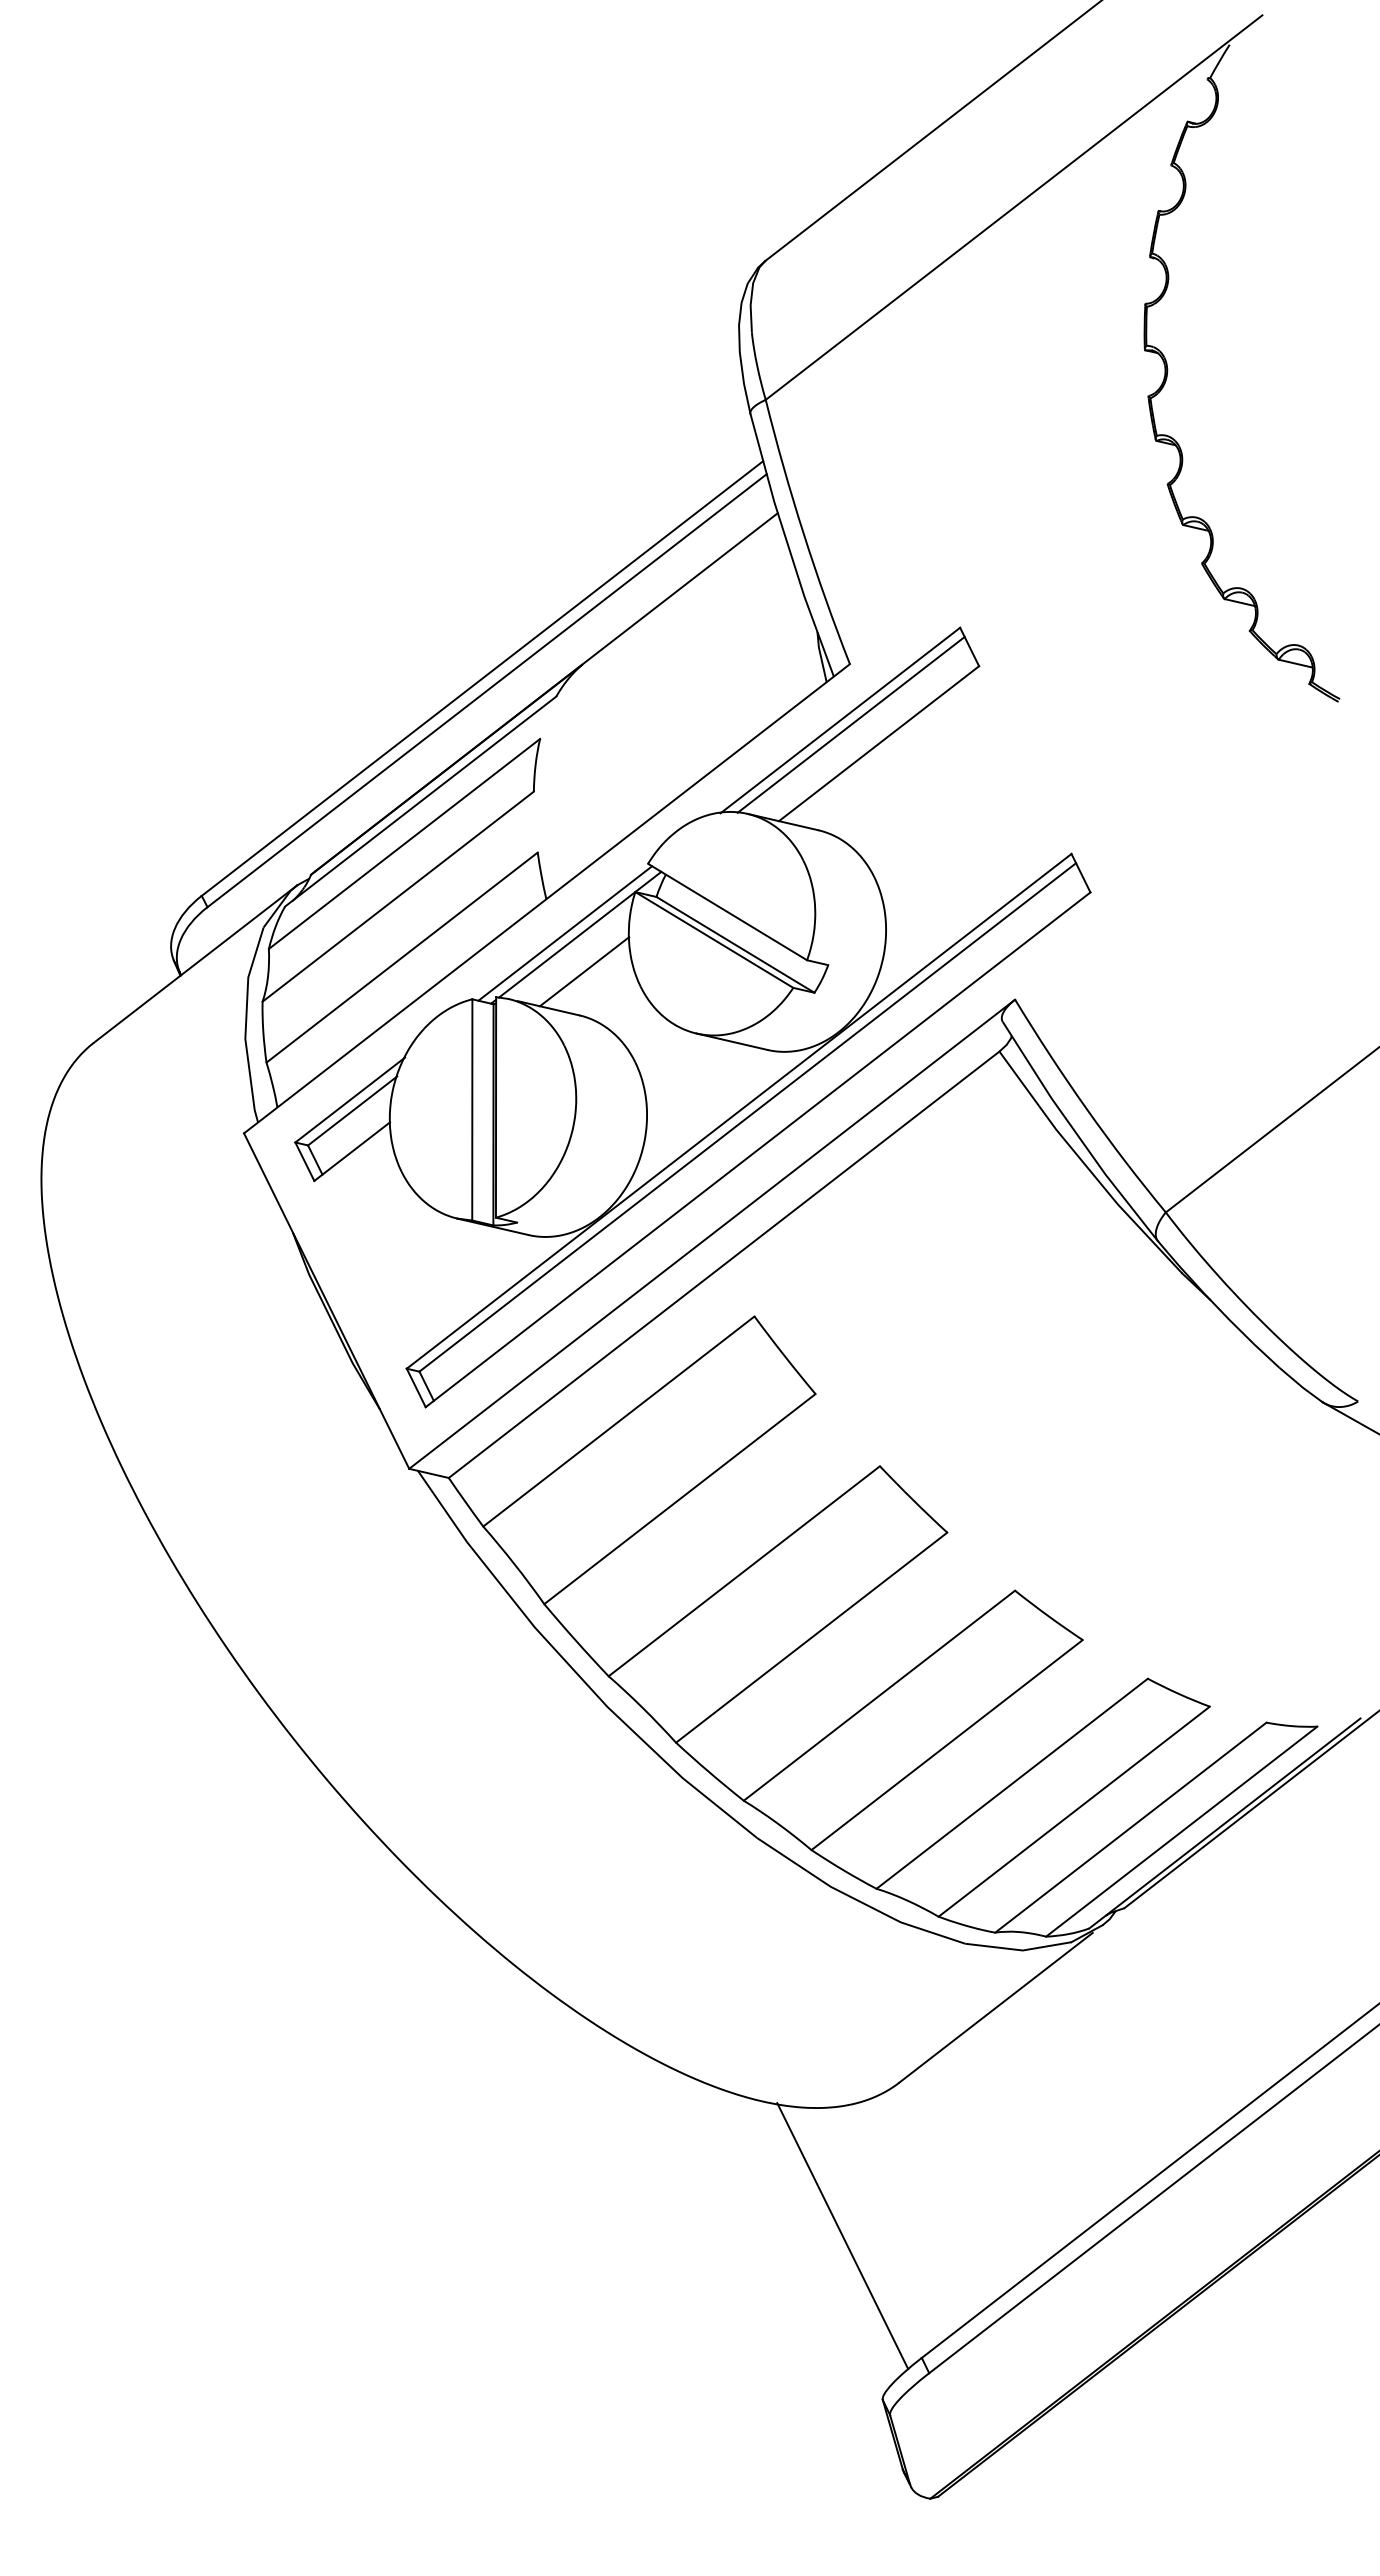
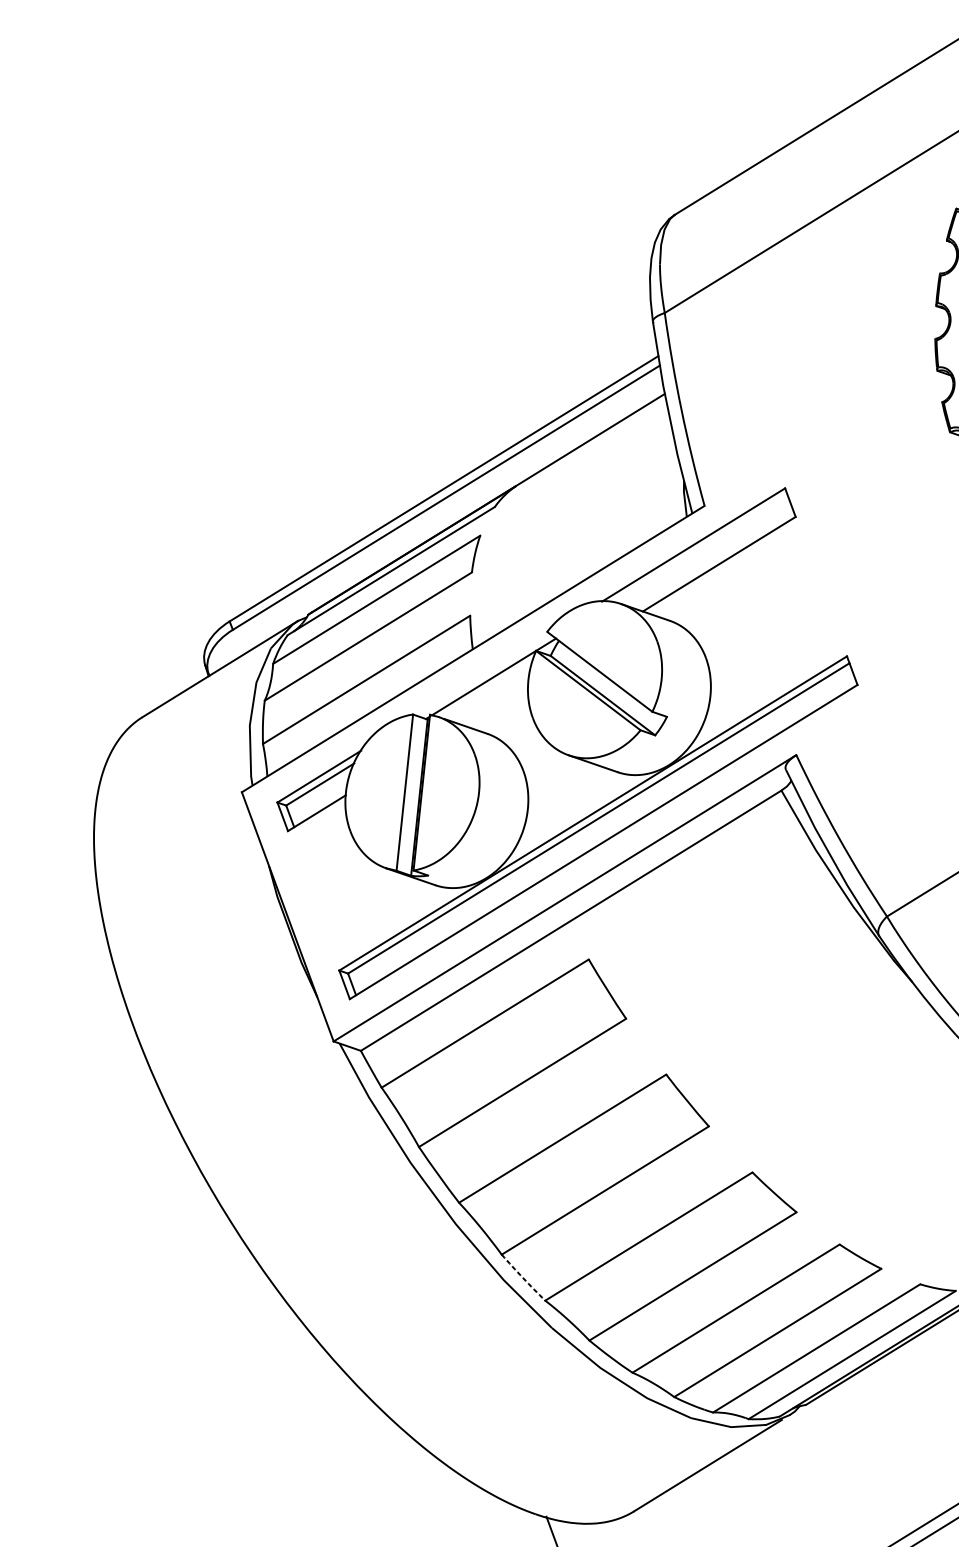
line: (850, 724) -> (700, 548), removed
line: (565, 933) -> (483, 674), removed
line: (584, 971) -> (494, 703), removed
arc: (709, 1772) -> (523, 1278), solid -> dashed

